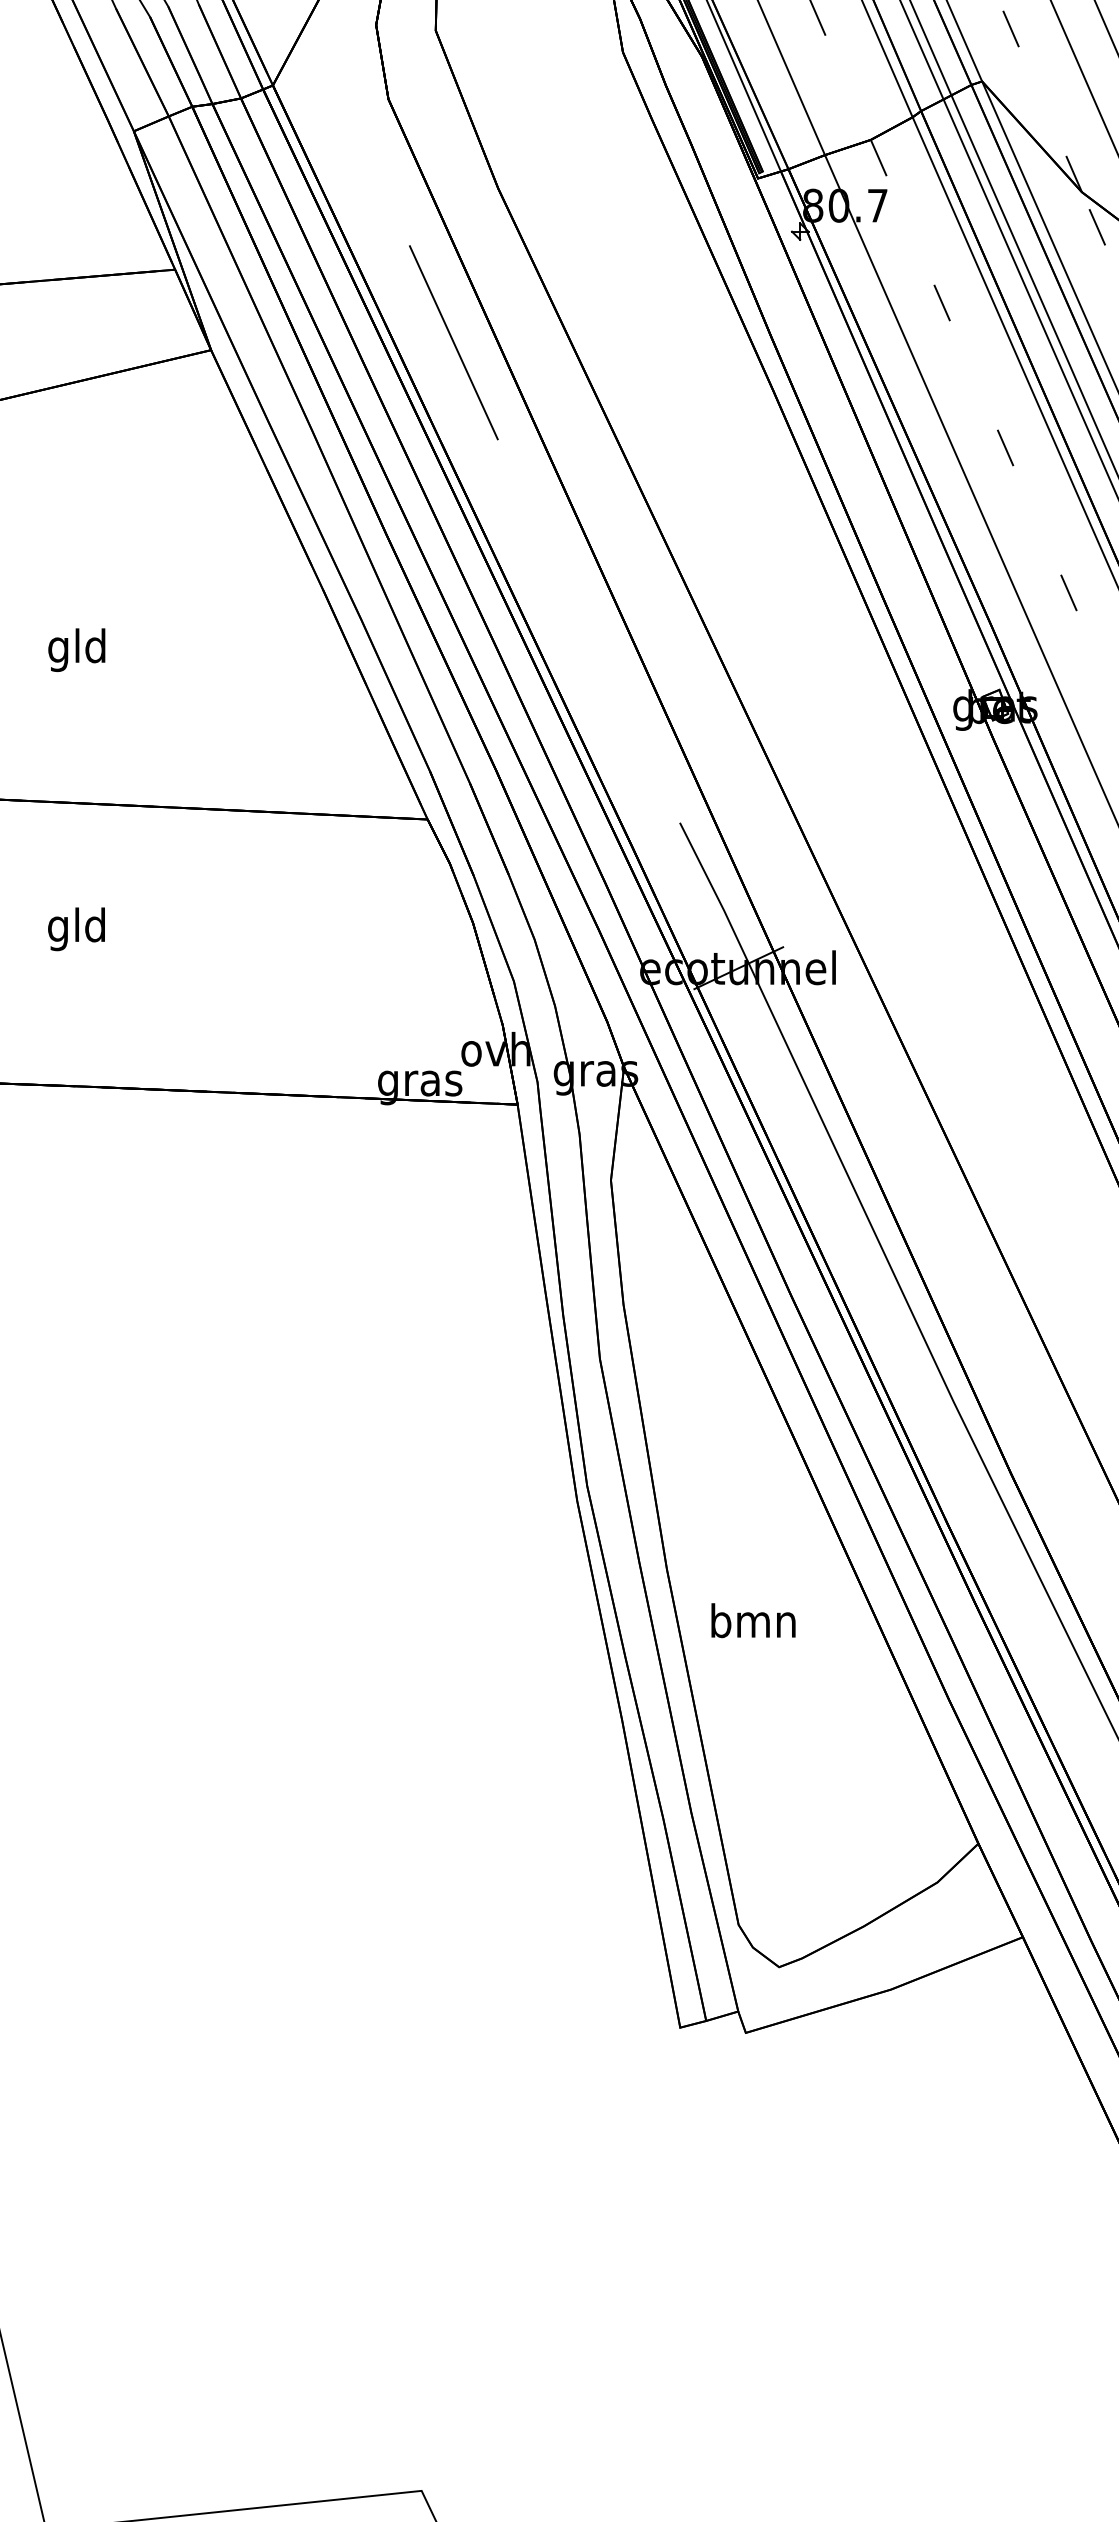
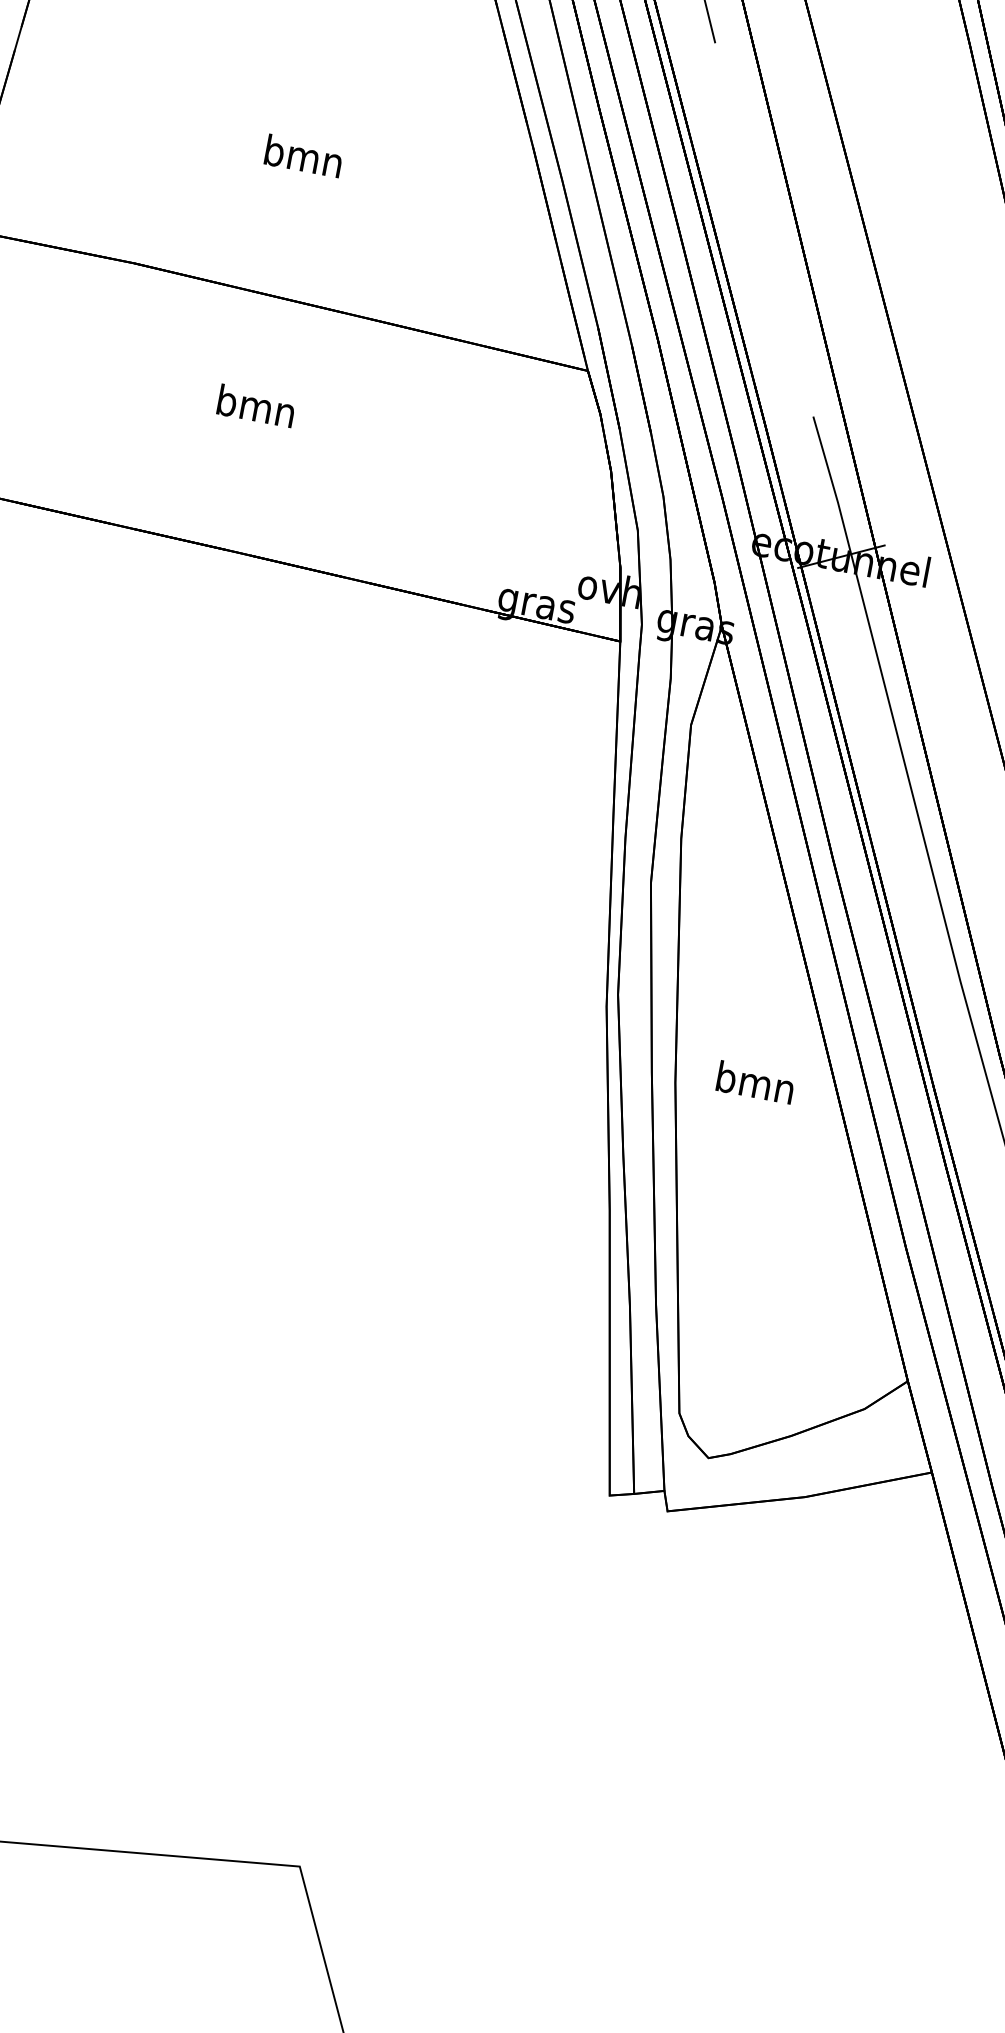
text: (77, 650) -> (303, 160), gld -> bmn
text: (77, 929) -> (255, 410), gld -> bmn
text: (753, 1620) -> (755, 1082), moved

